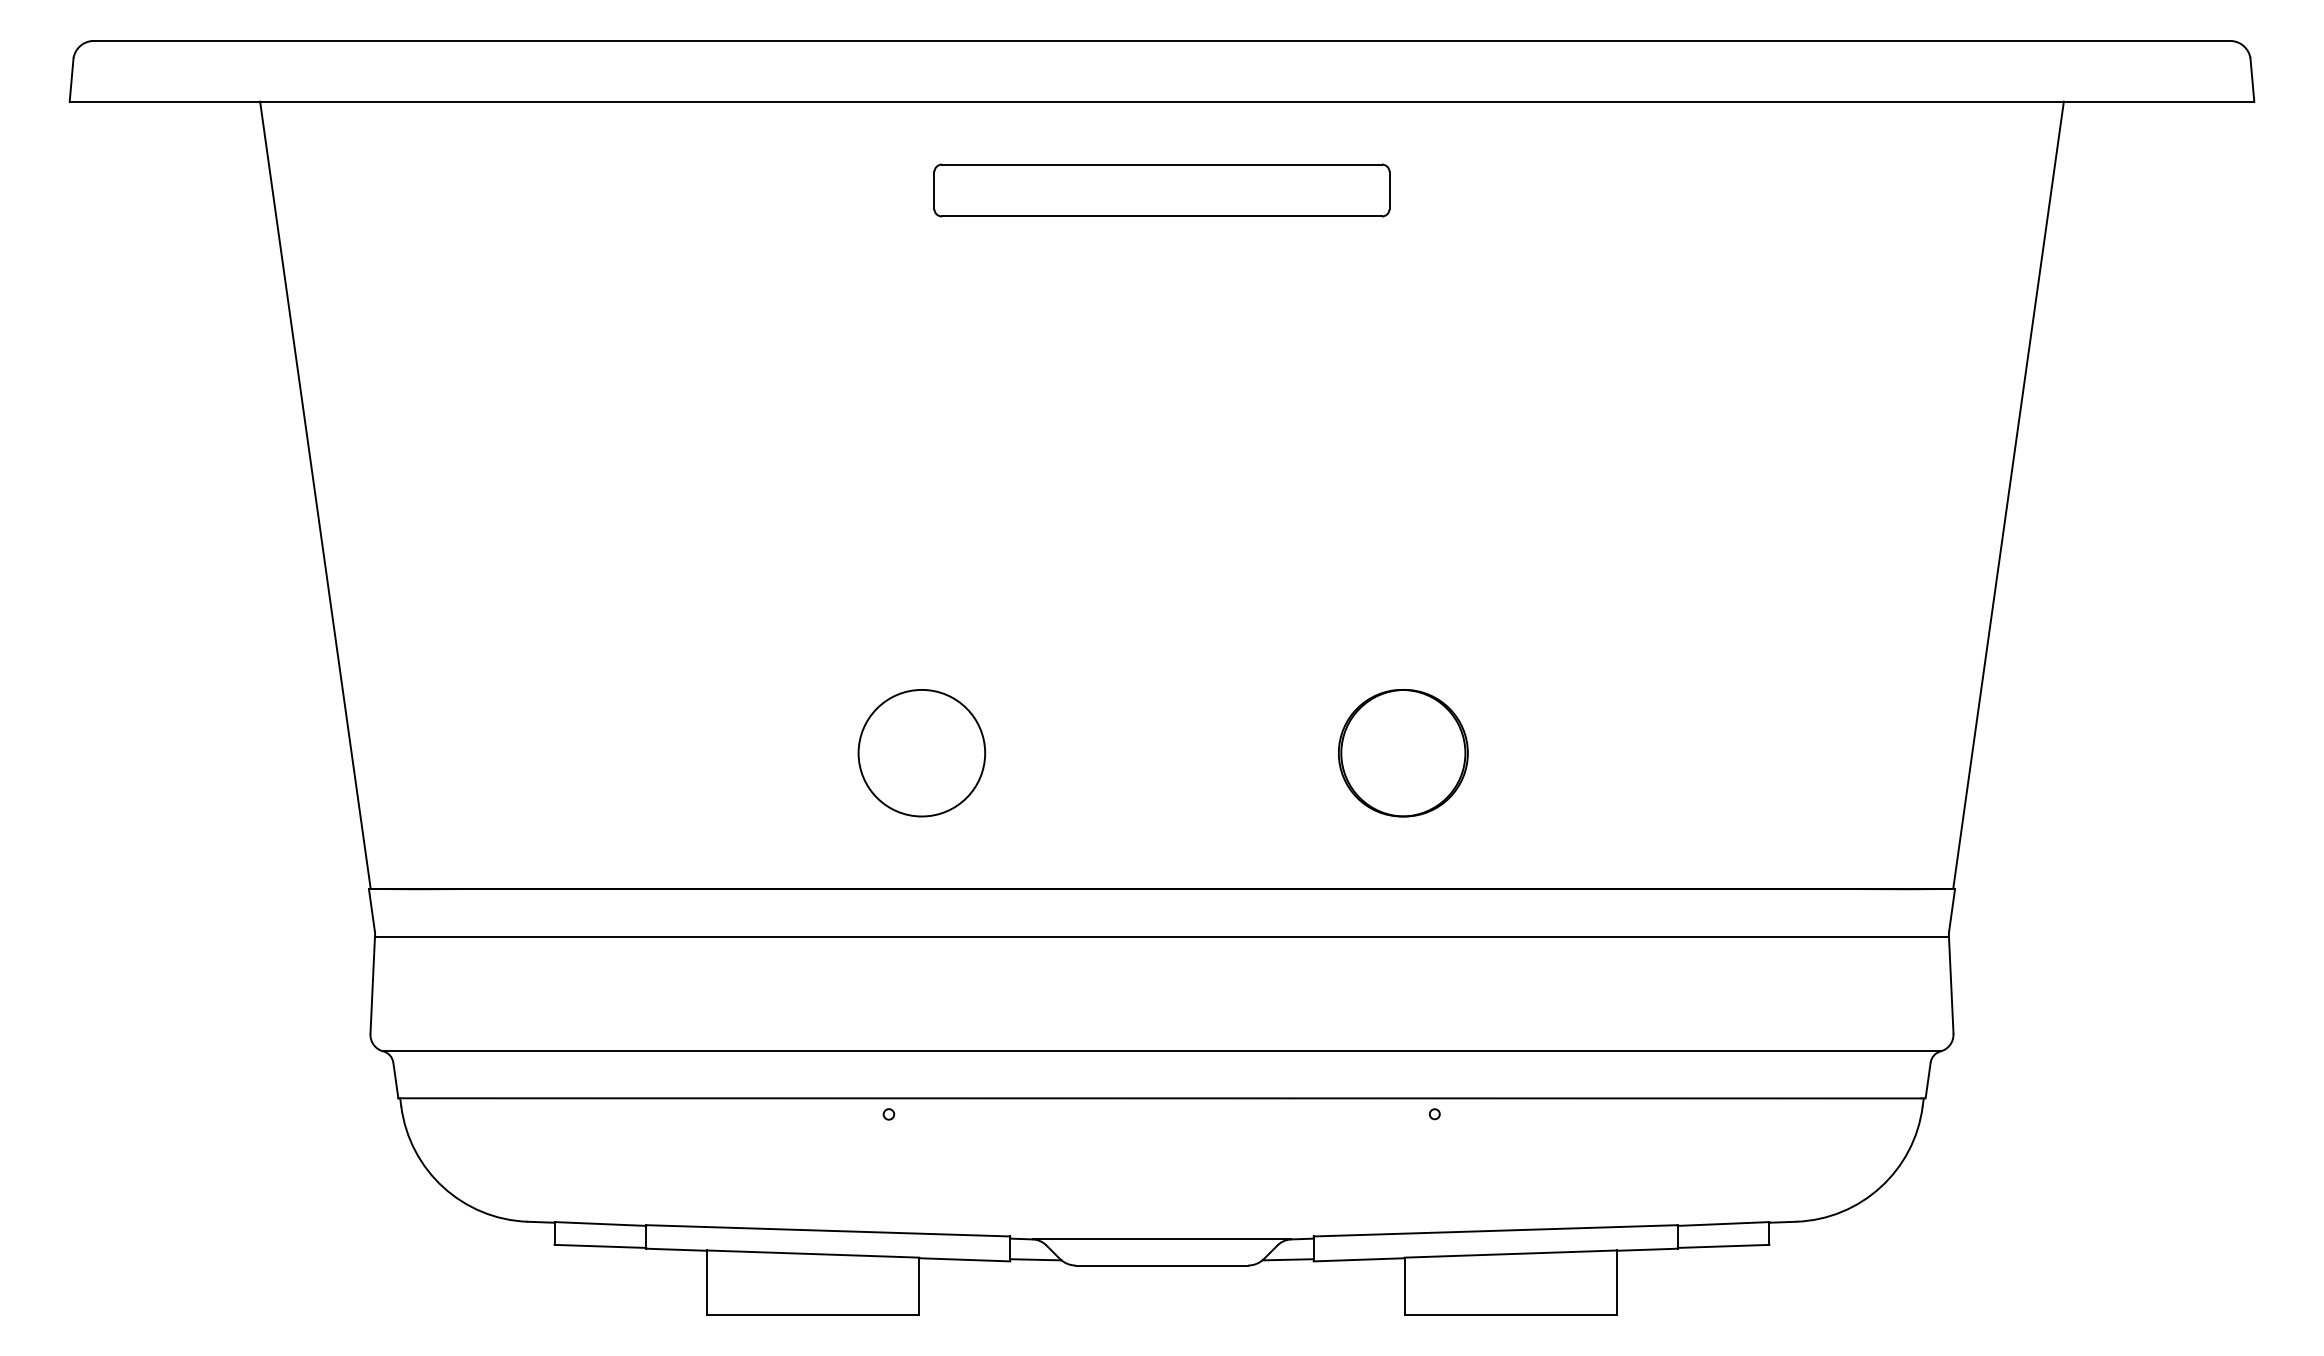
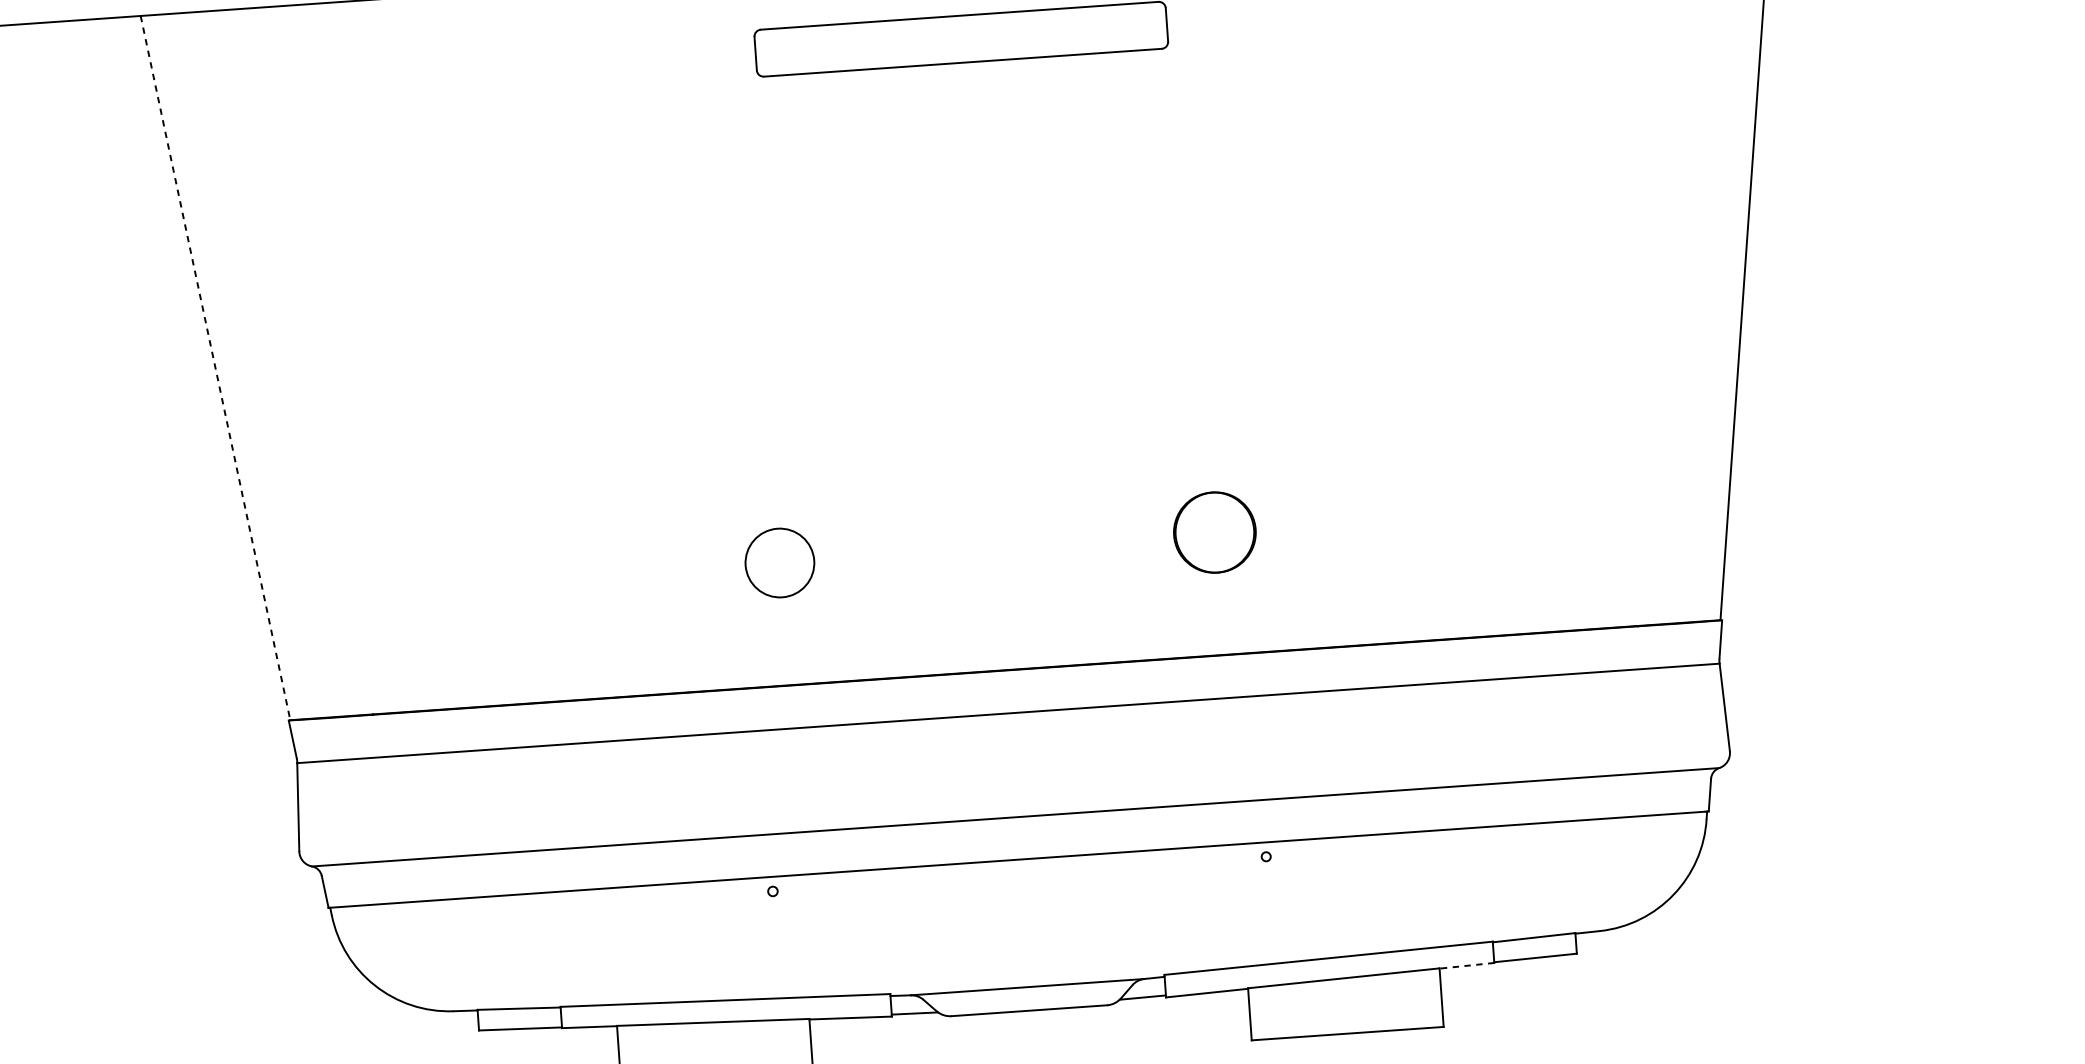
line: (315, 495) -> (215, 368), solid -> dashed
circle: (921, 753) -> (779, 563), size x0.6
part: (1402, 753) -> (1214, 532), size x0.7
line: (1646, 1249) -> (1466, 965), solid -> dashed

